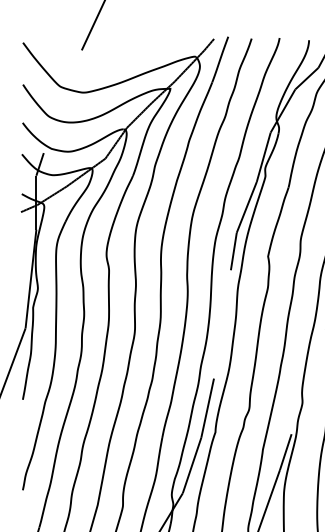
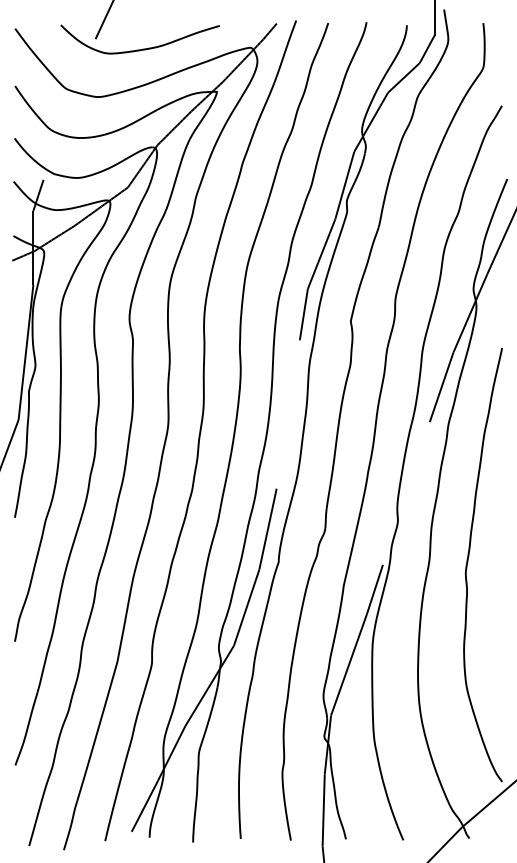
curve: (116, 57) -> (142, 48), added

